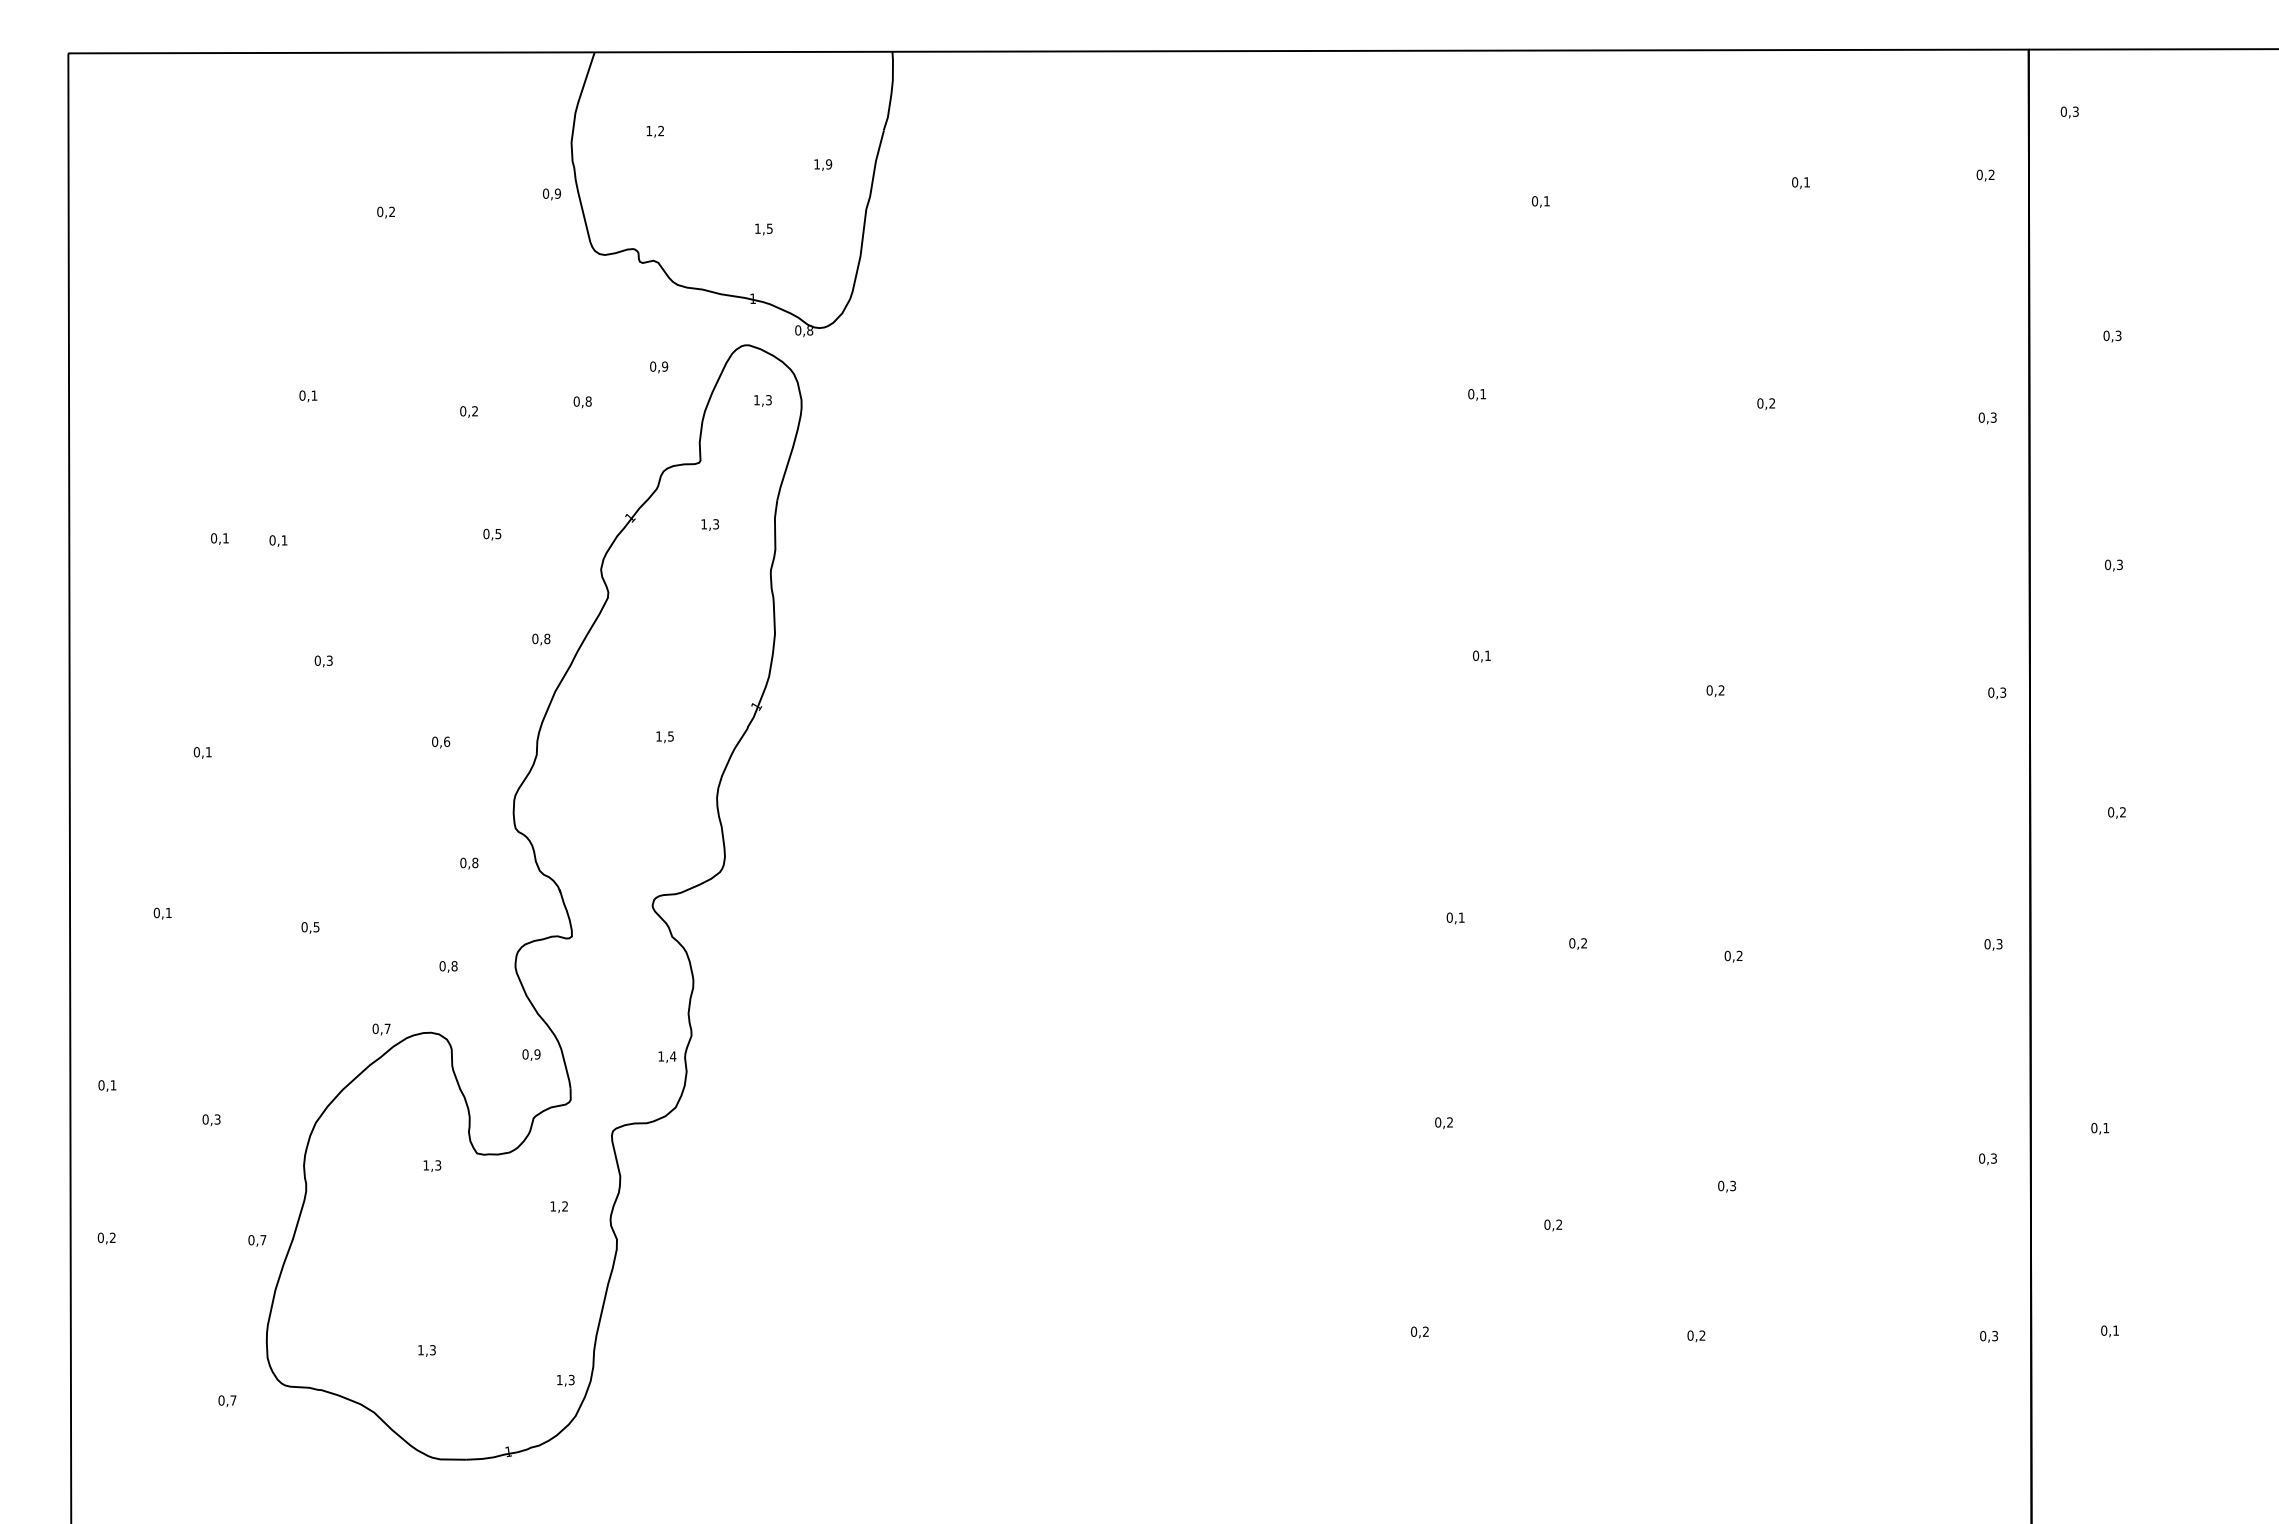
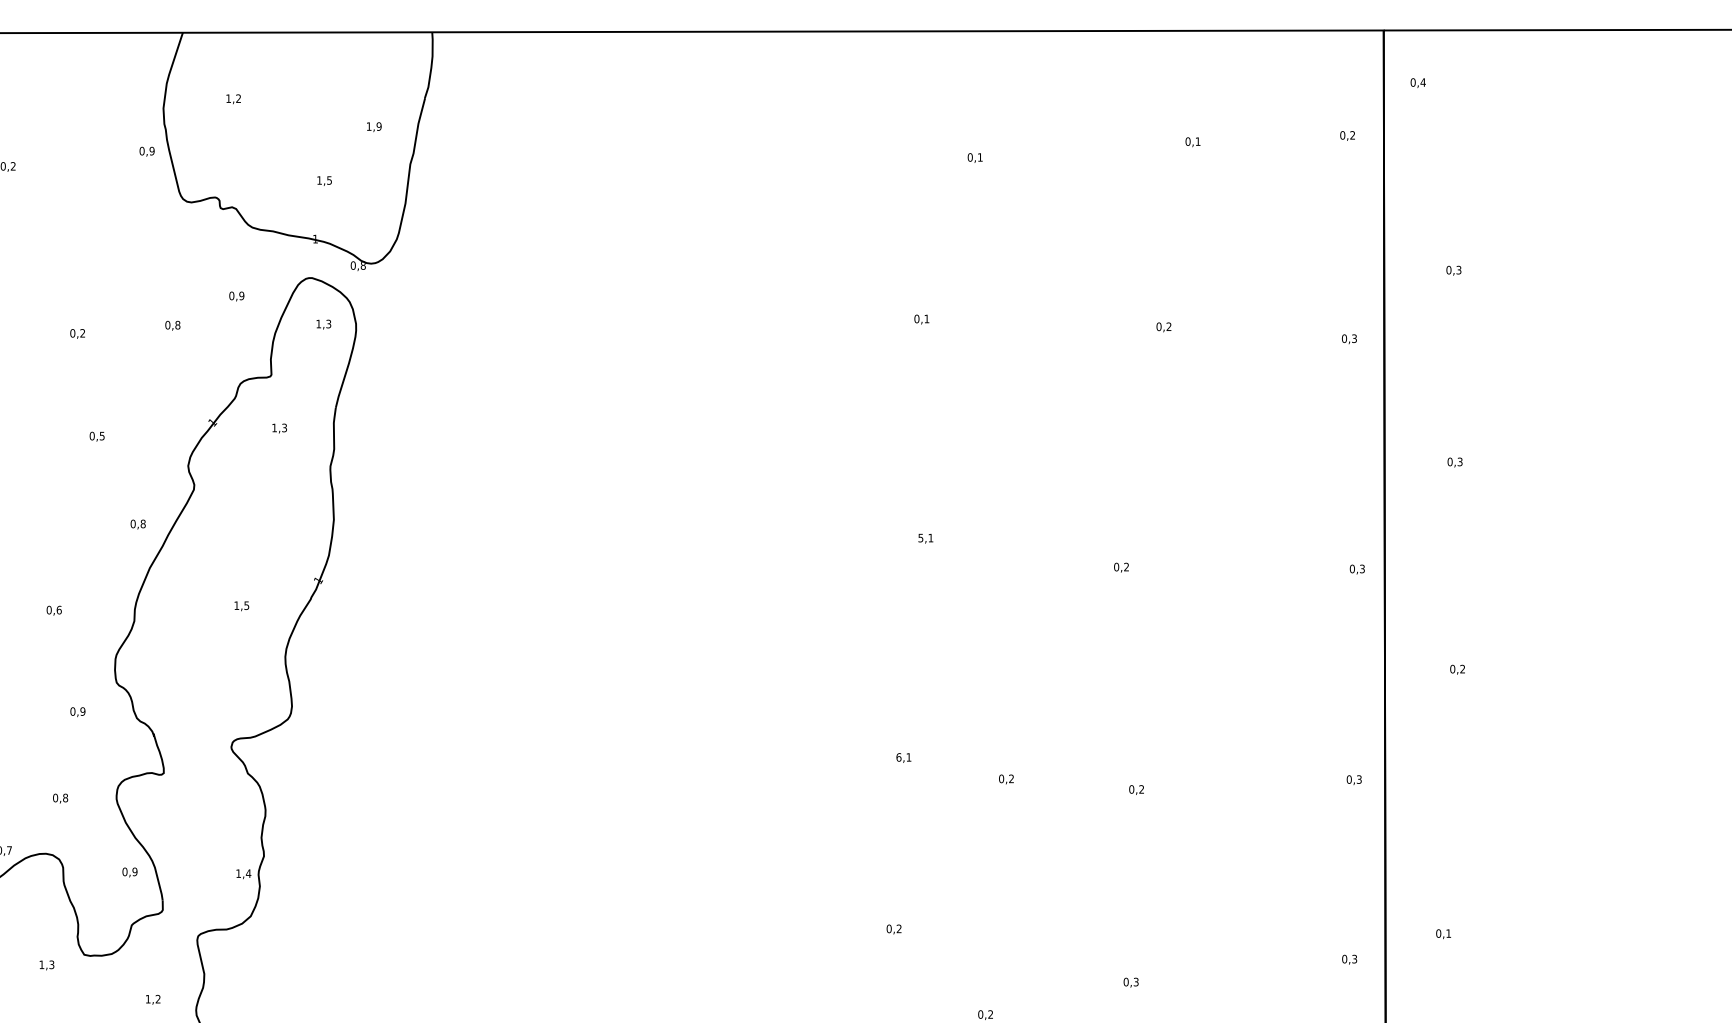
text: (2075, 111) -> (1422, 82), 0,3 -> 0,4
text: (1476, 655) -> (921, 537), 0,1 -> 5,1
text: (475, 863) -> (83, 712), 0,8 -> 0,9
text: (1449, 917) -> (898, 757), 0,1 -> 6,1

